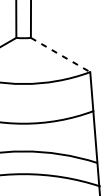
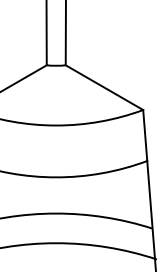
line: (60, 54) -> (104, 87), dashed -> solid

